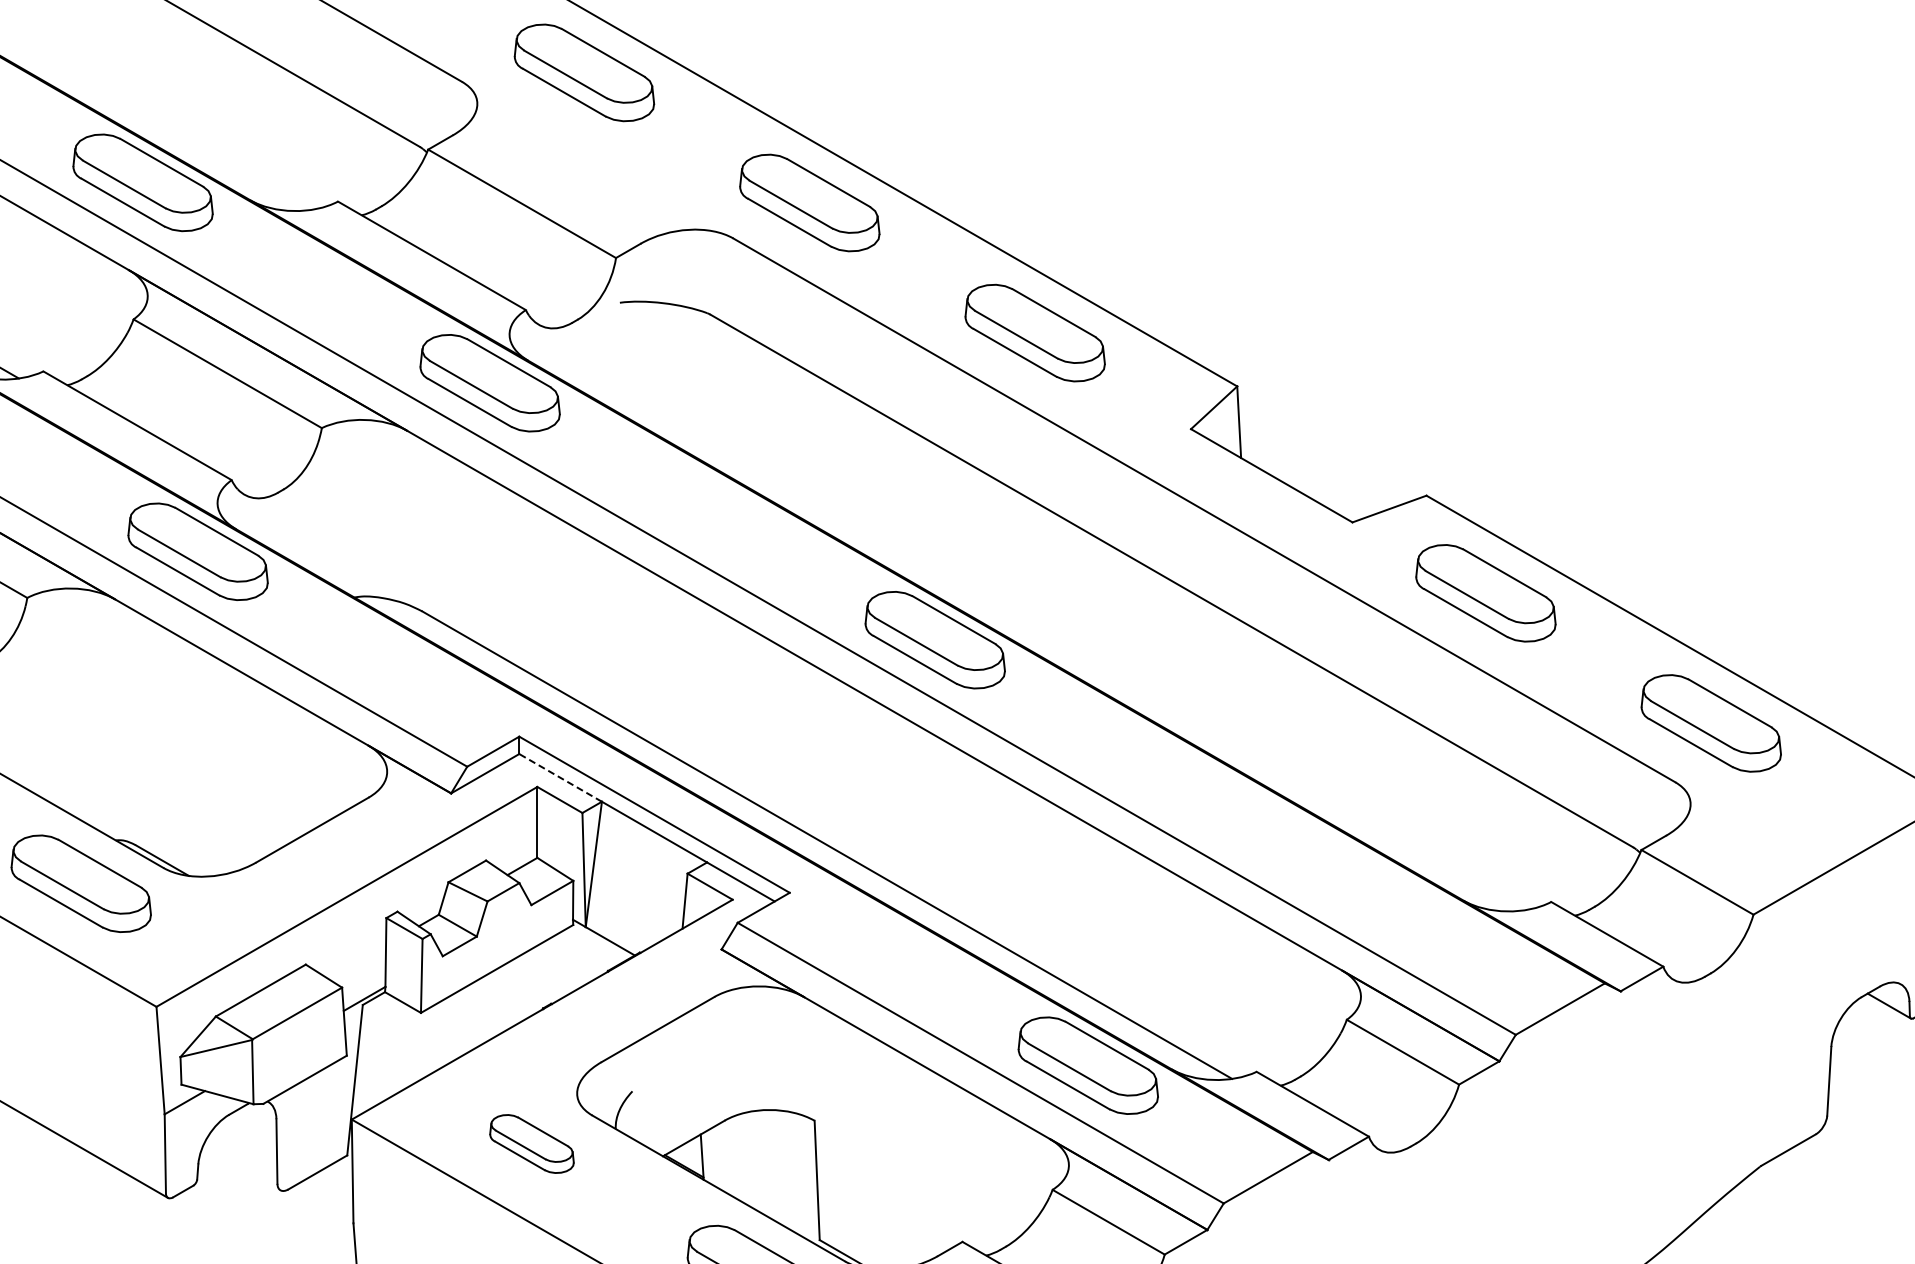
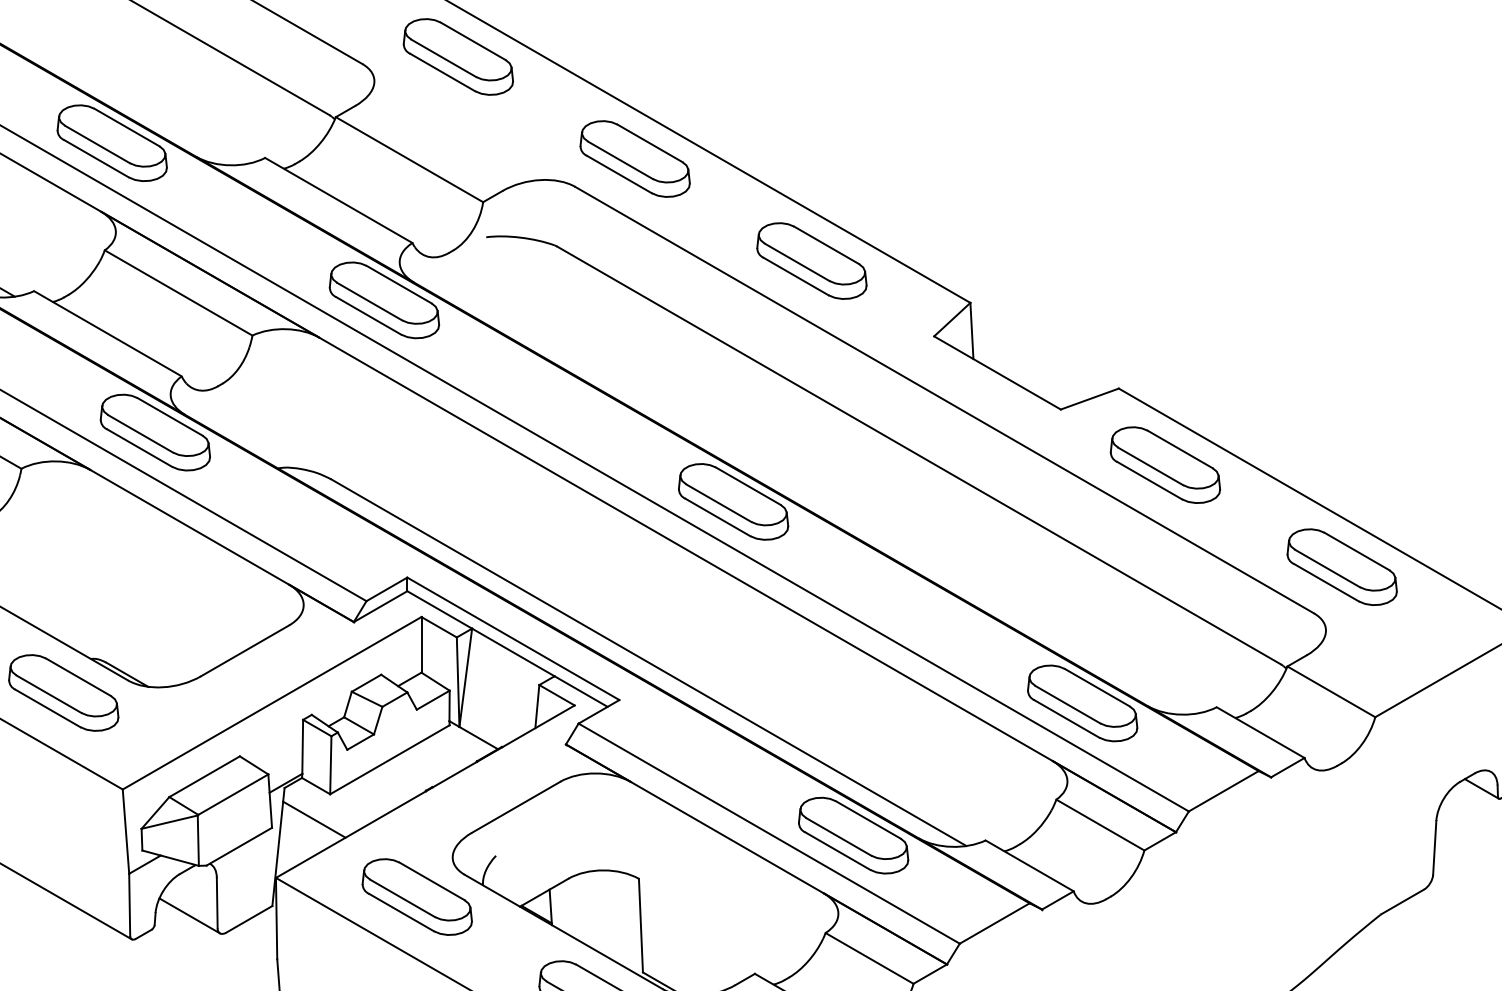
line: (560, 777) -> (439, 609), dashed -> solid
part: (1379, 896) -> (1081, 702), added
line: (400, 1045) -> (314, 819), added
part: (531, 1143) -> (416, 896), size x1.67
line: (241, 1167) -> (189, 915), added

